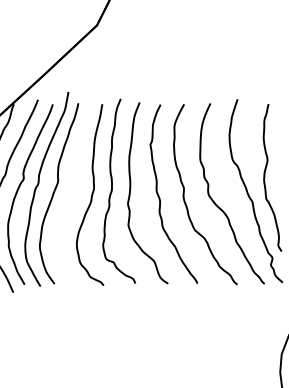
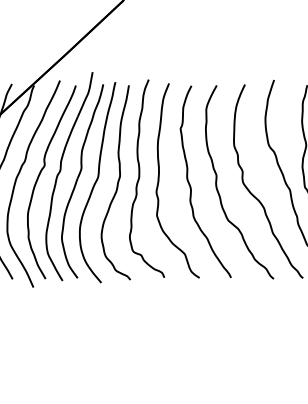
curve: (72, 194) -> (96, 182), added

